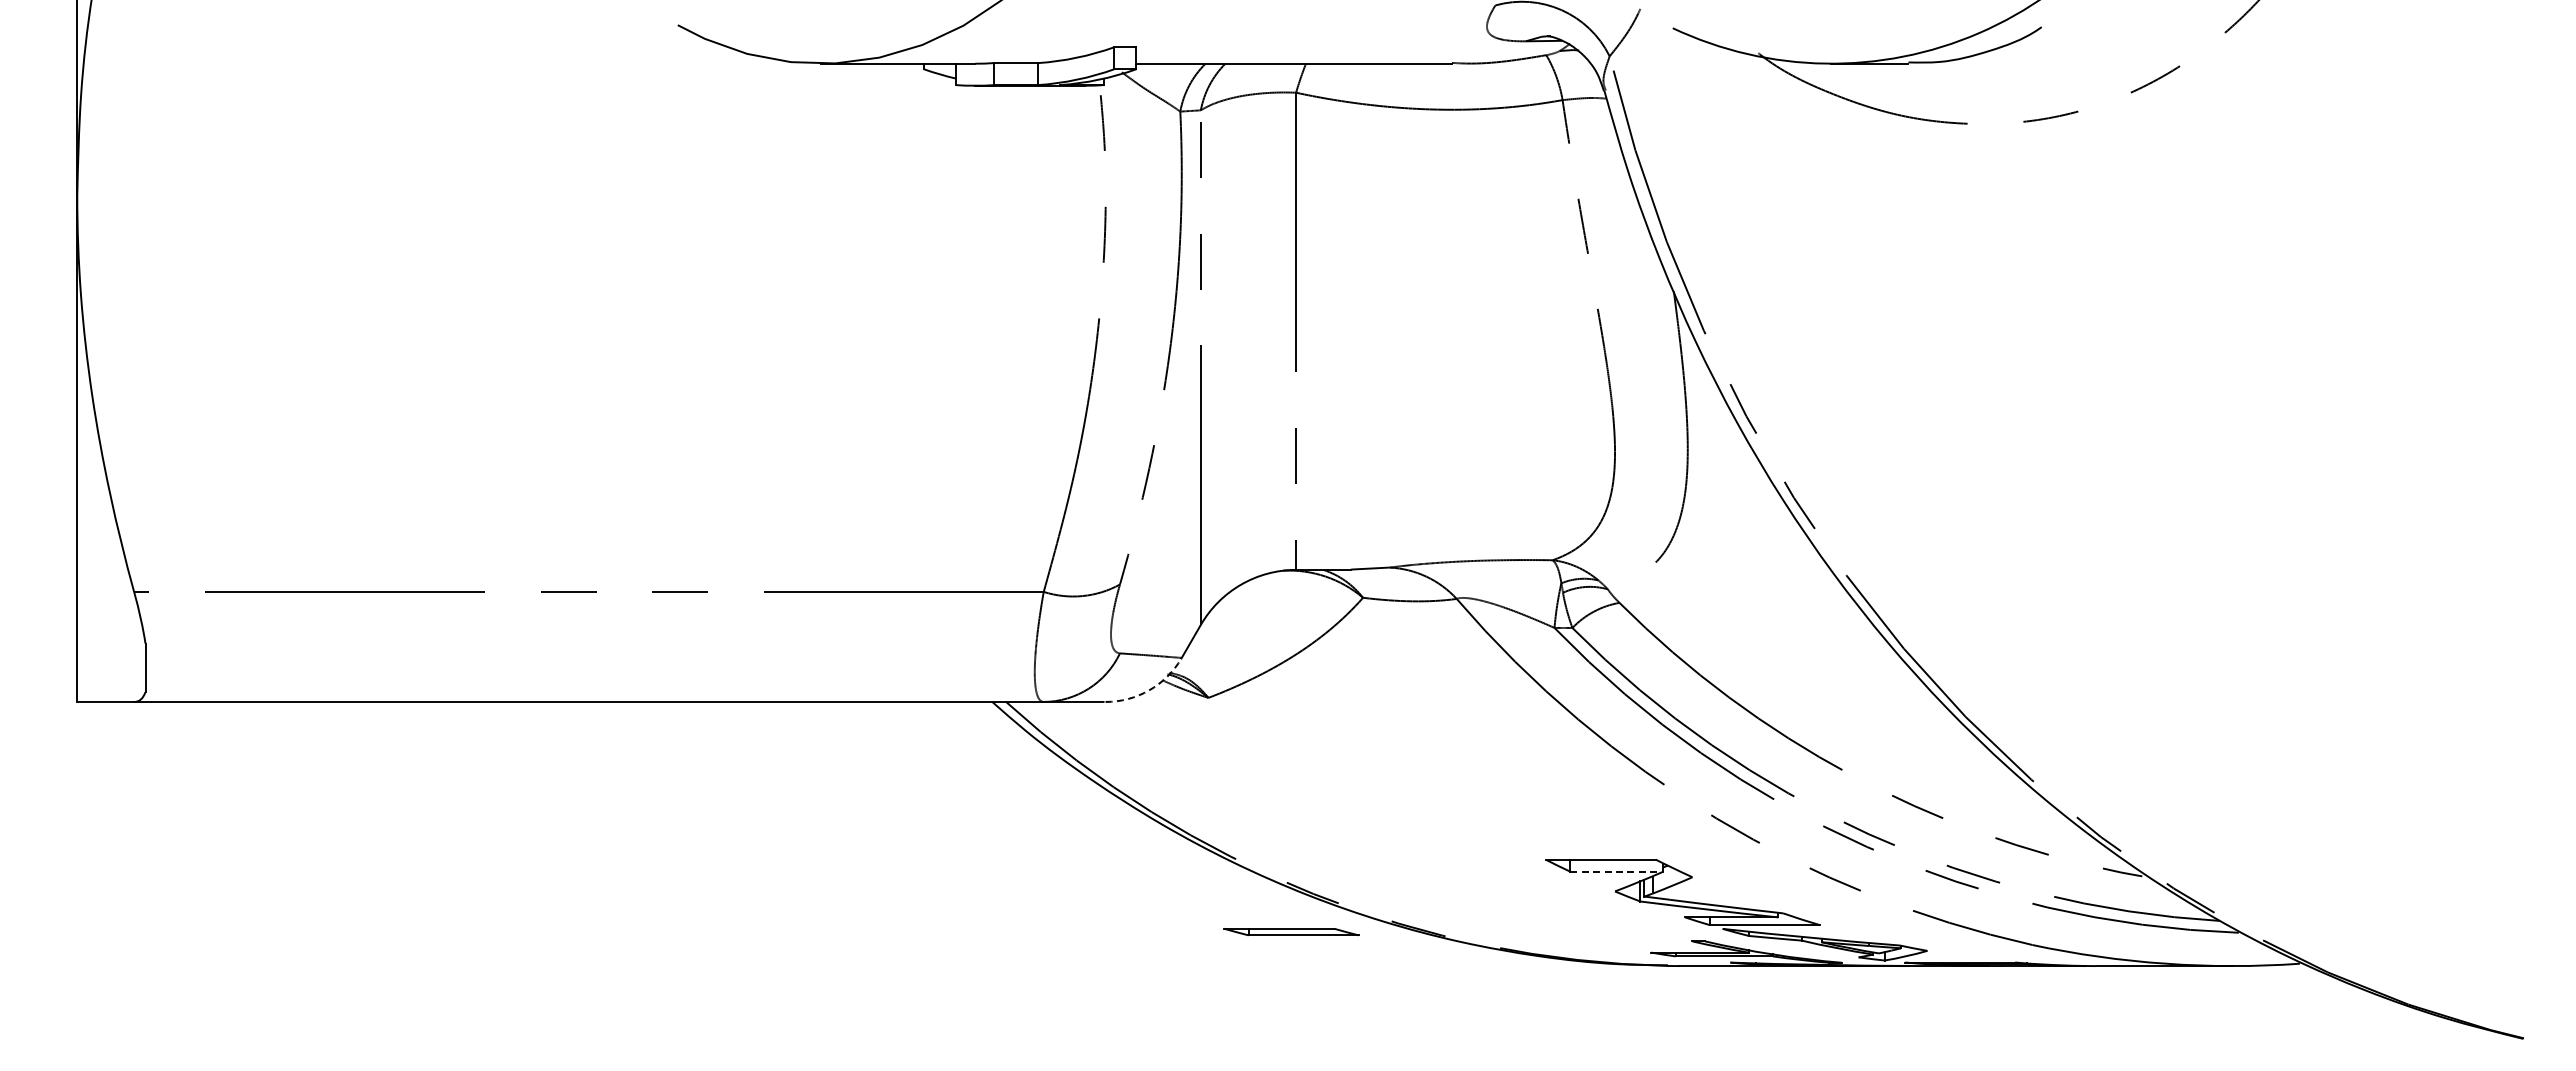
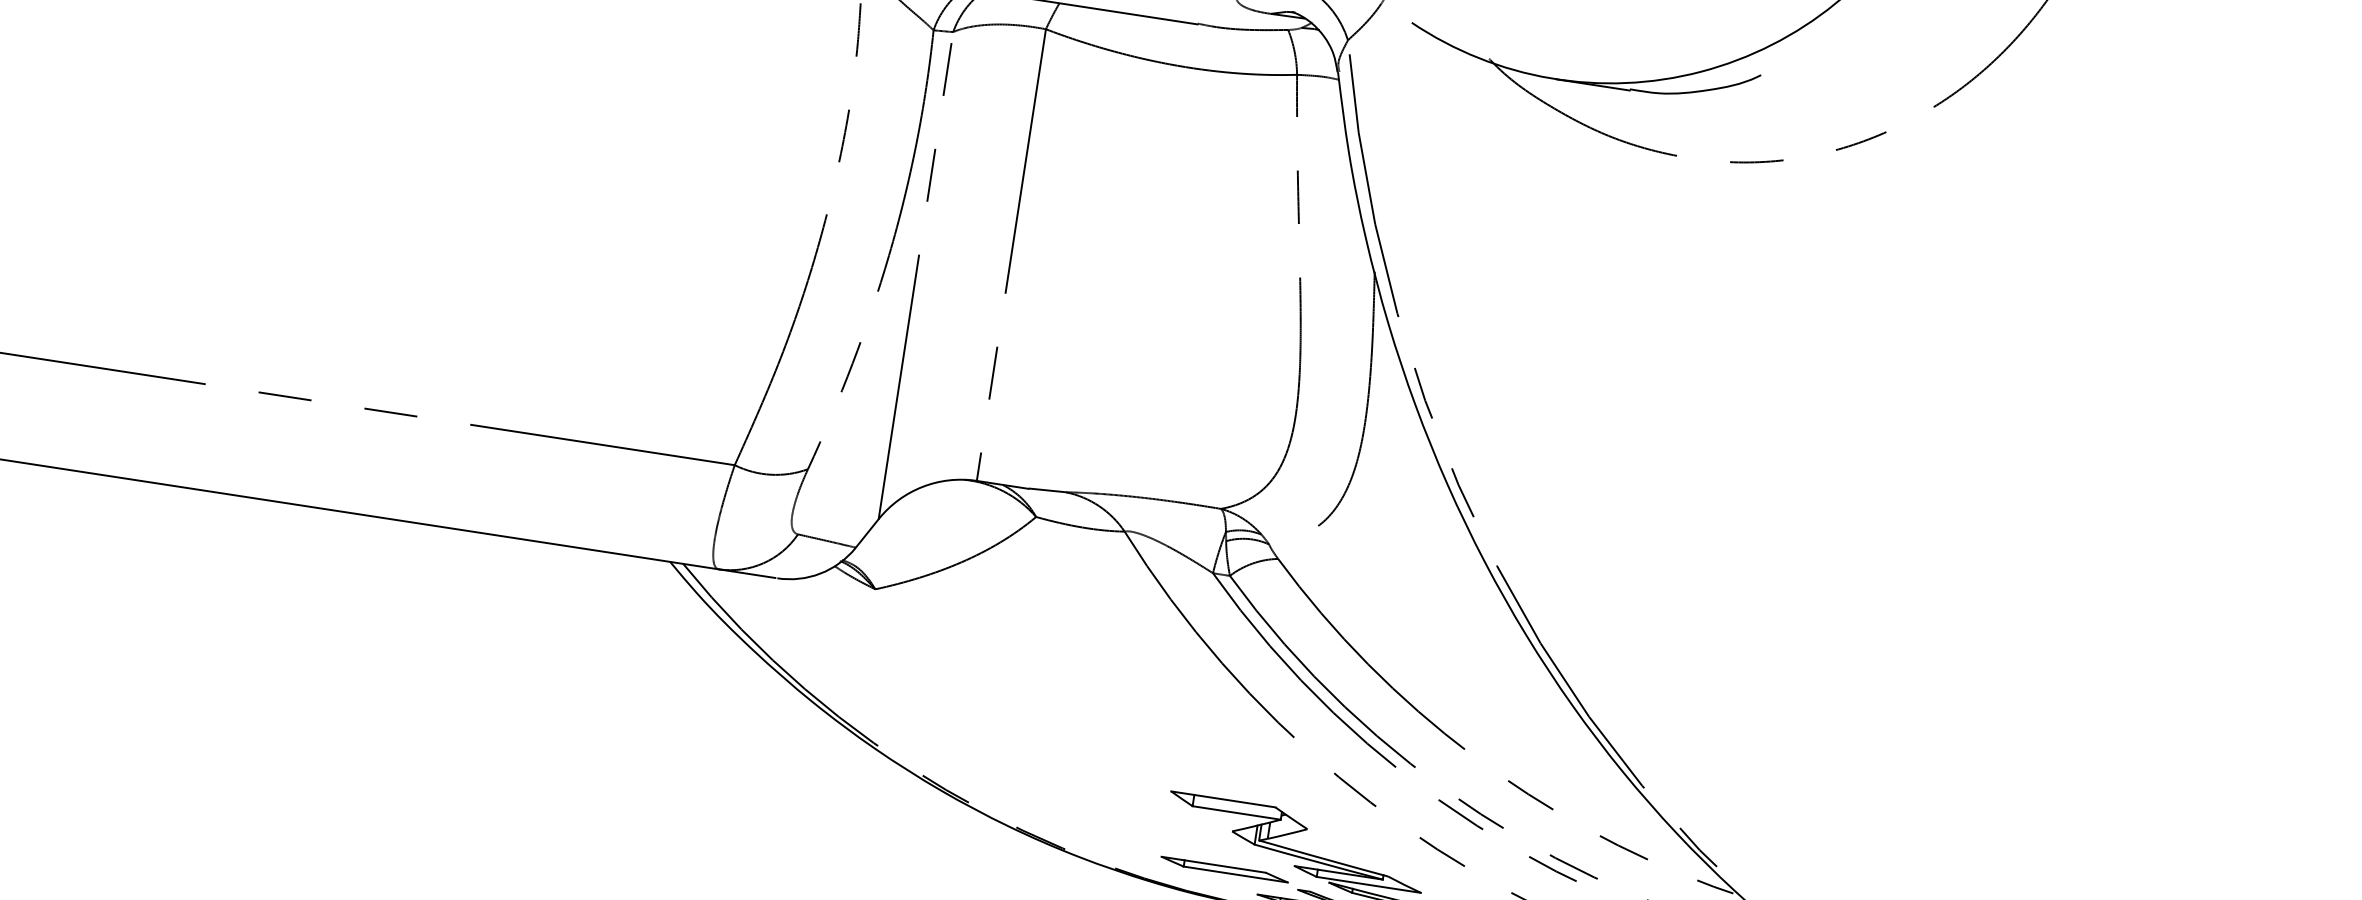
arc: (1149, 690) -> (820, 573), dashed -> solid
line: (1616, 871) -> (1236, 812), dashed -> solid
part: (1291, 932) -> (1224, 870), moved

